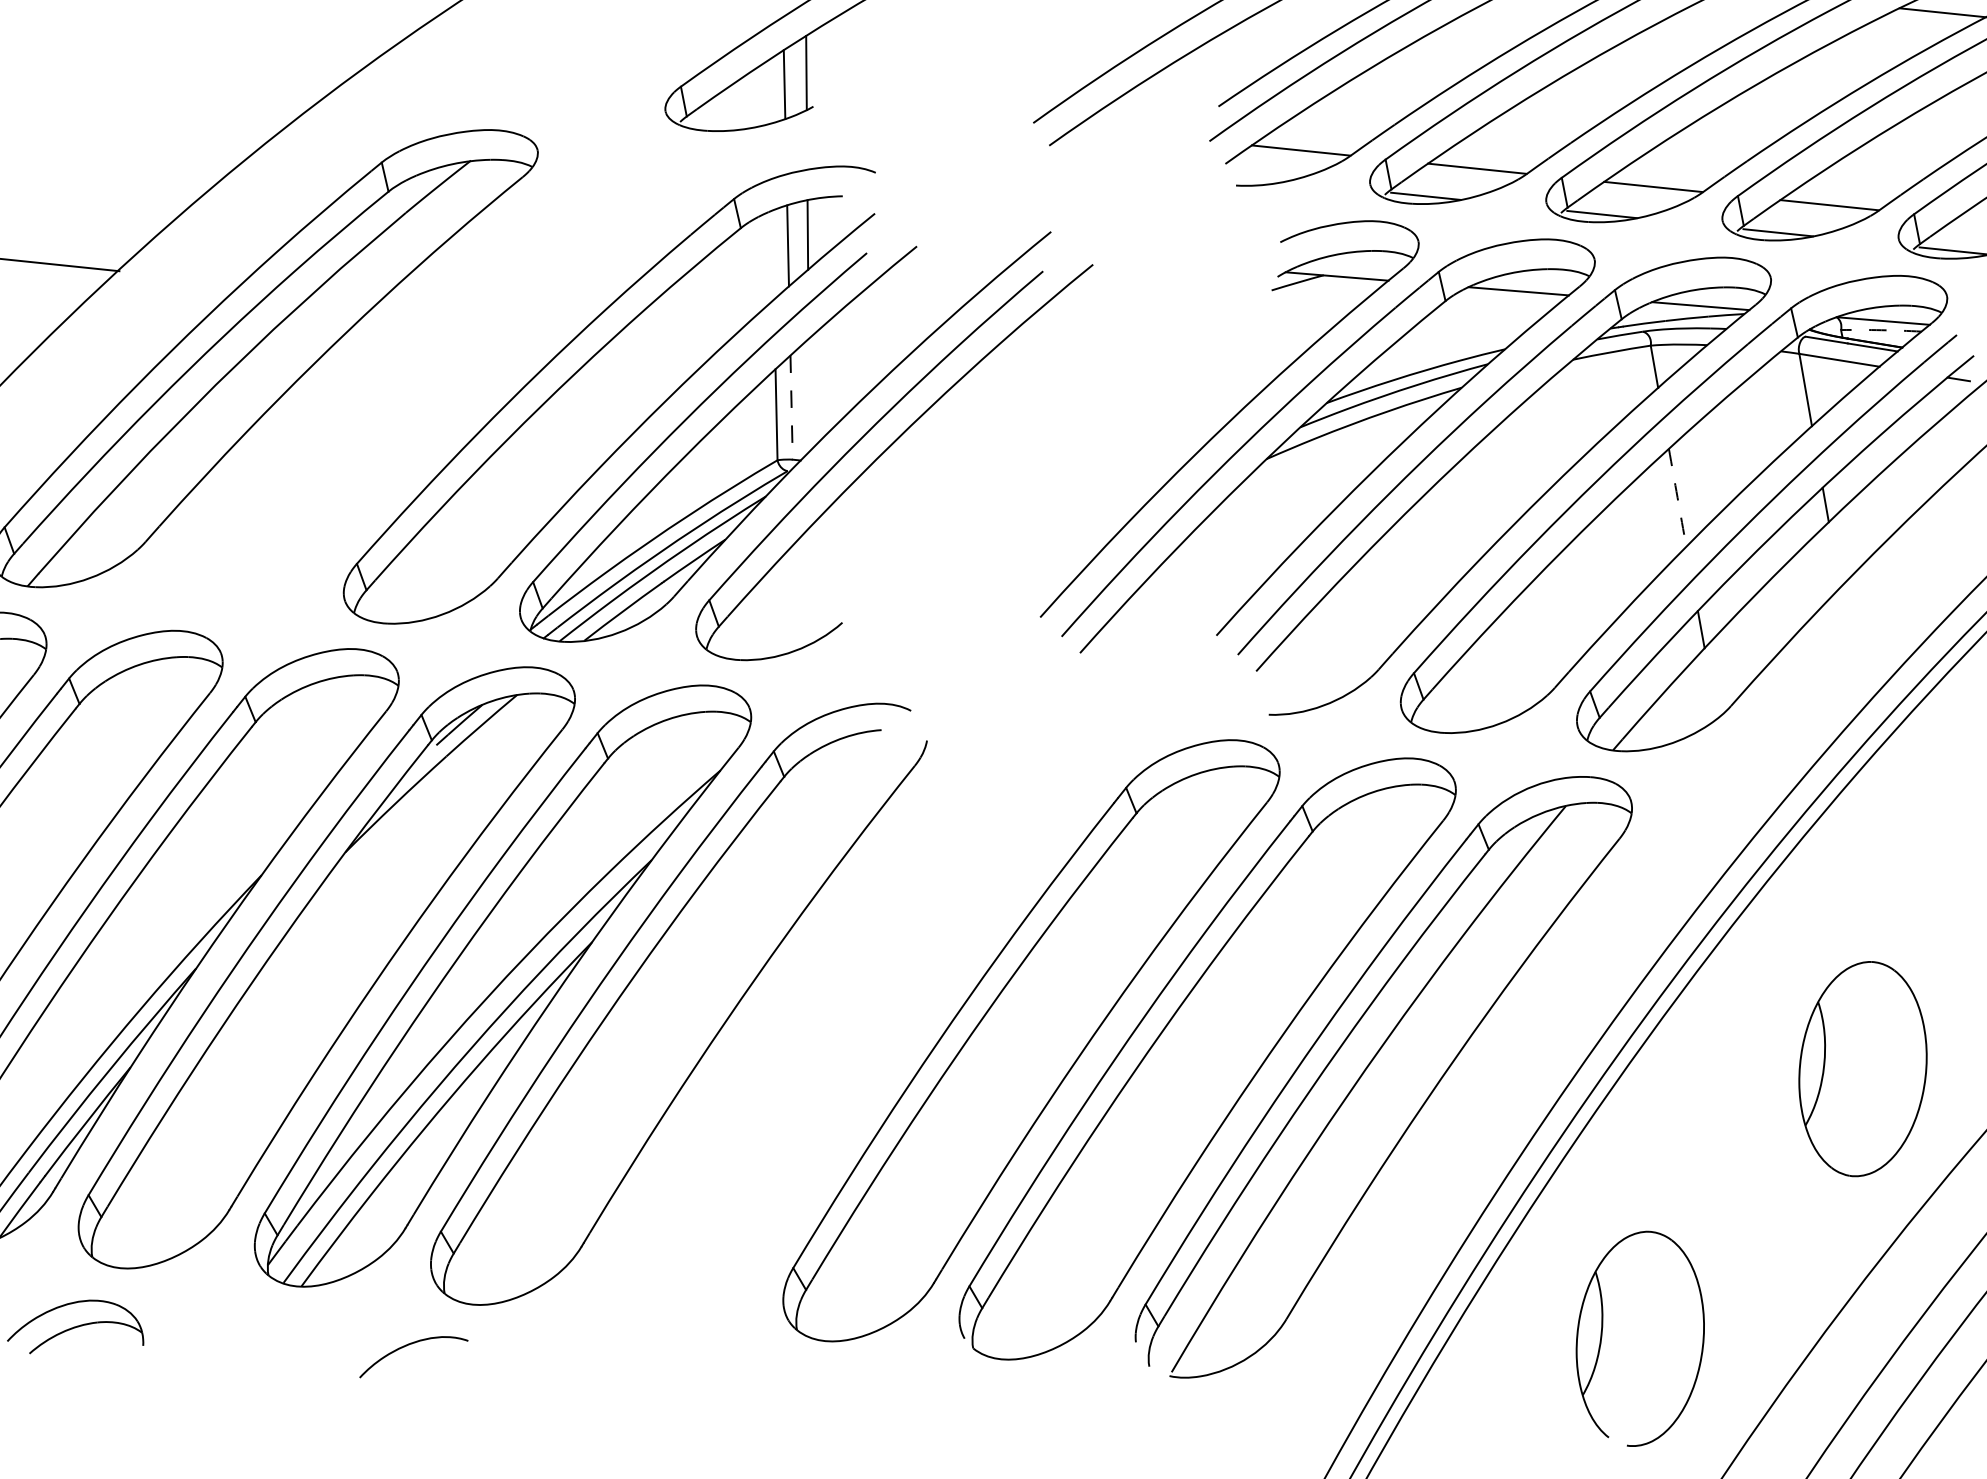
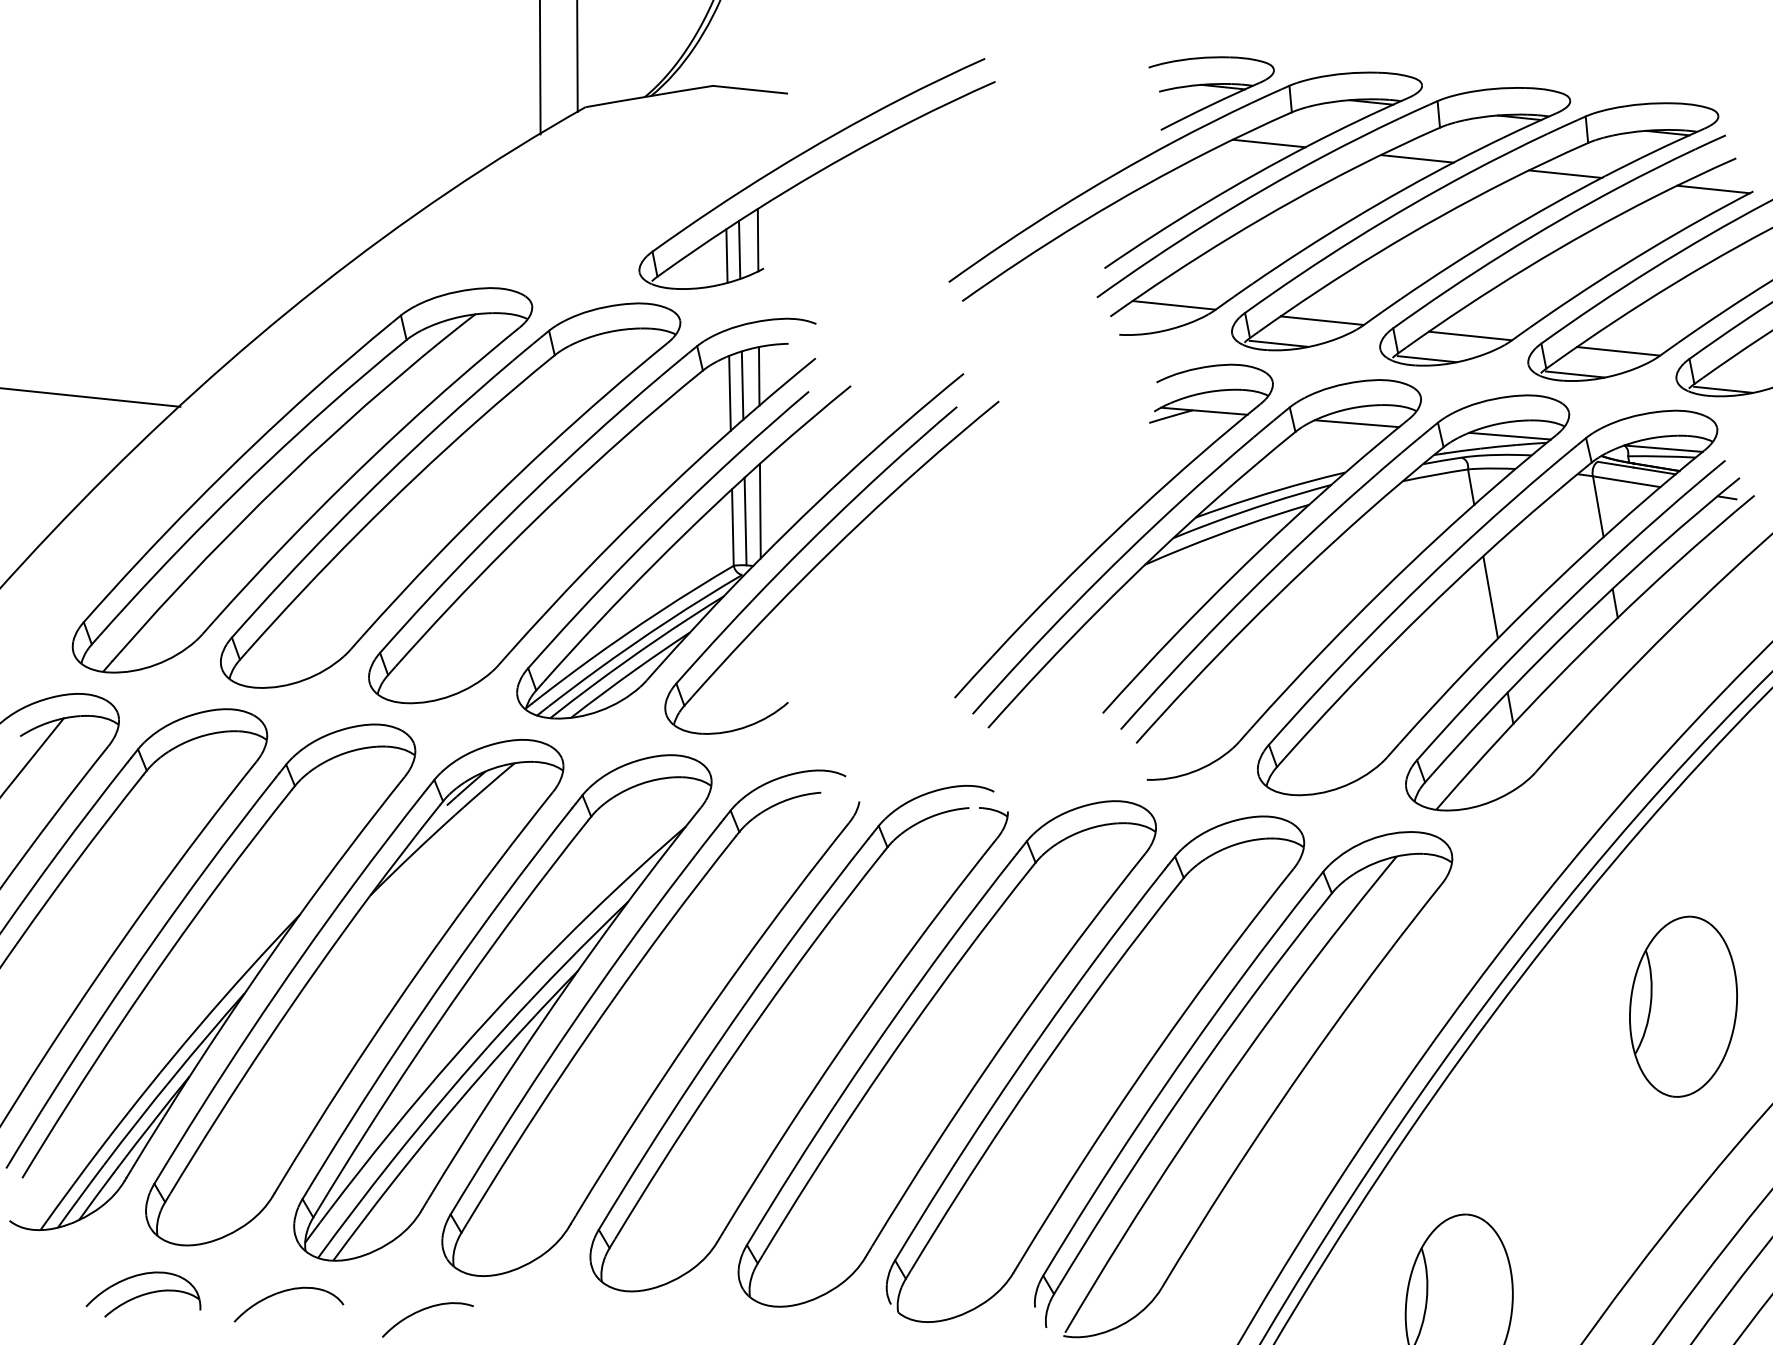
line: (768, 91) -> (726, 255), added
line: (772, 255) -> (729, 393), added
arc: (1880, 330) -> (1661, 456), dashed -> solid
part: (440, 376) -> (450, 495), added
line: (808, 394) -> (759, 510), added
line: (791, 407) -> (745, 521), dashed -> solid
arc: (1677, 497) -> (1490, 597), dashed -> solid
part: (894, 1047) -> (832, 1059), added
part: (1862, 1068) -> (1683, 1006), moved
part: (242, 1324) -> (283, 1292), added

